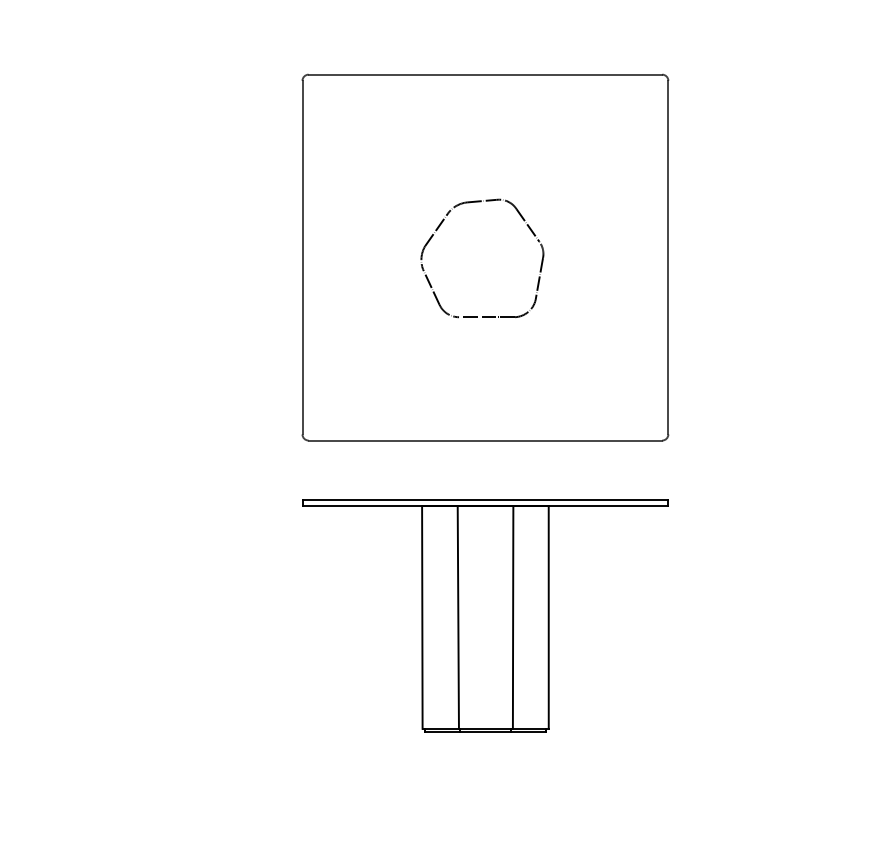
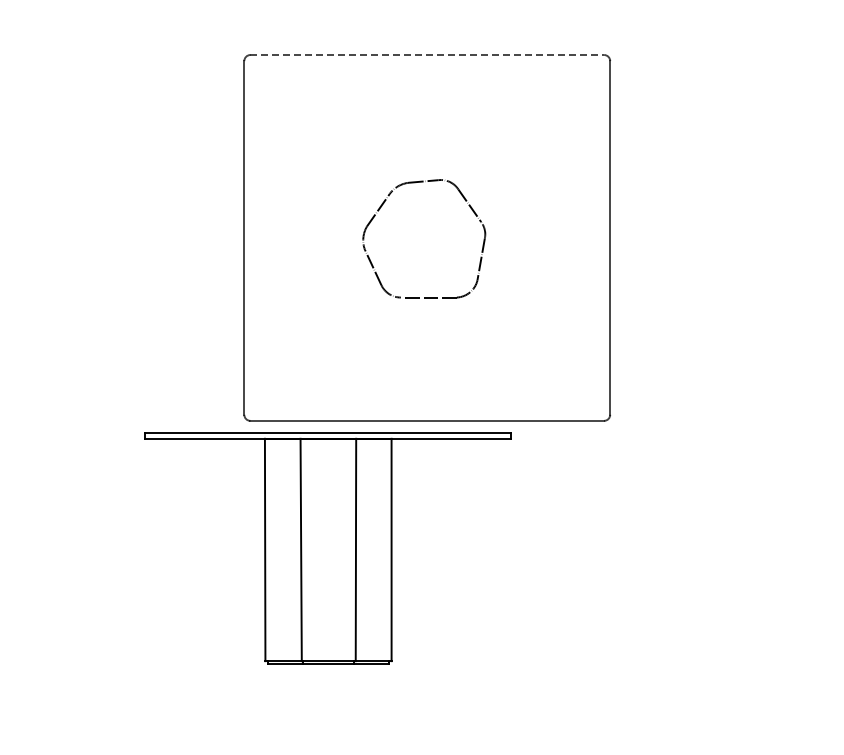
line: (485, 74) -> (427, 54), solid -> dashed
part: (485, 615) -> (328, 547), moved

